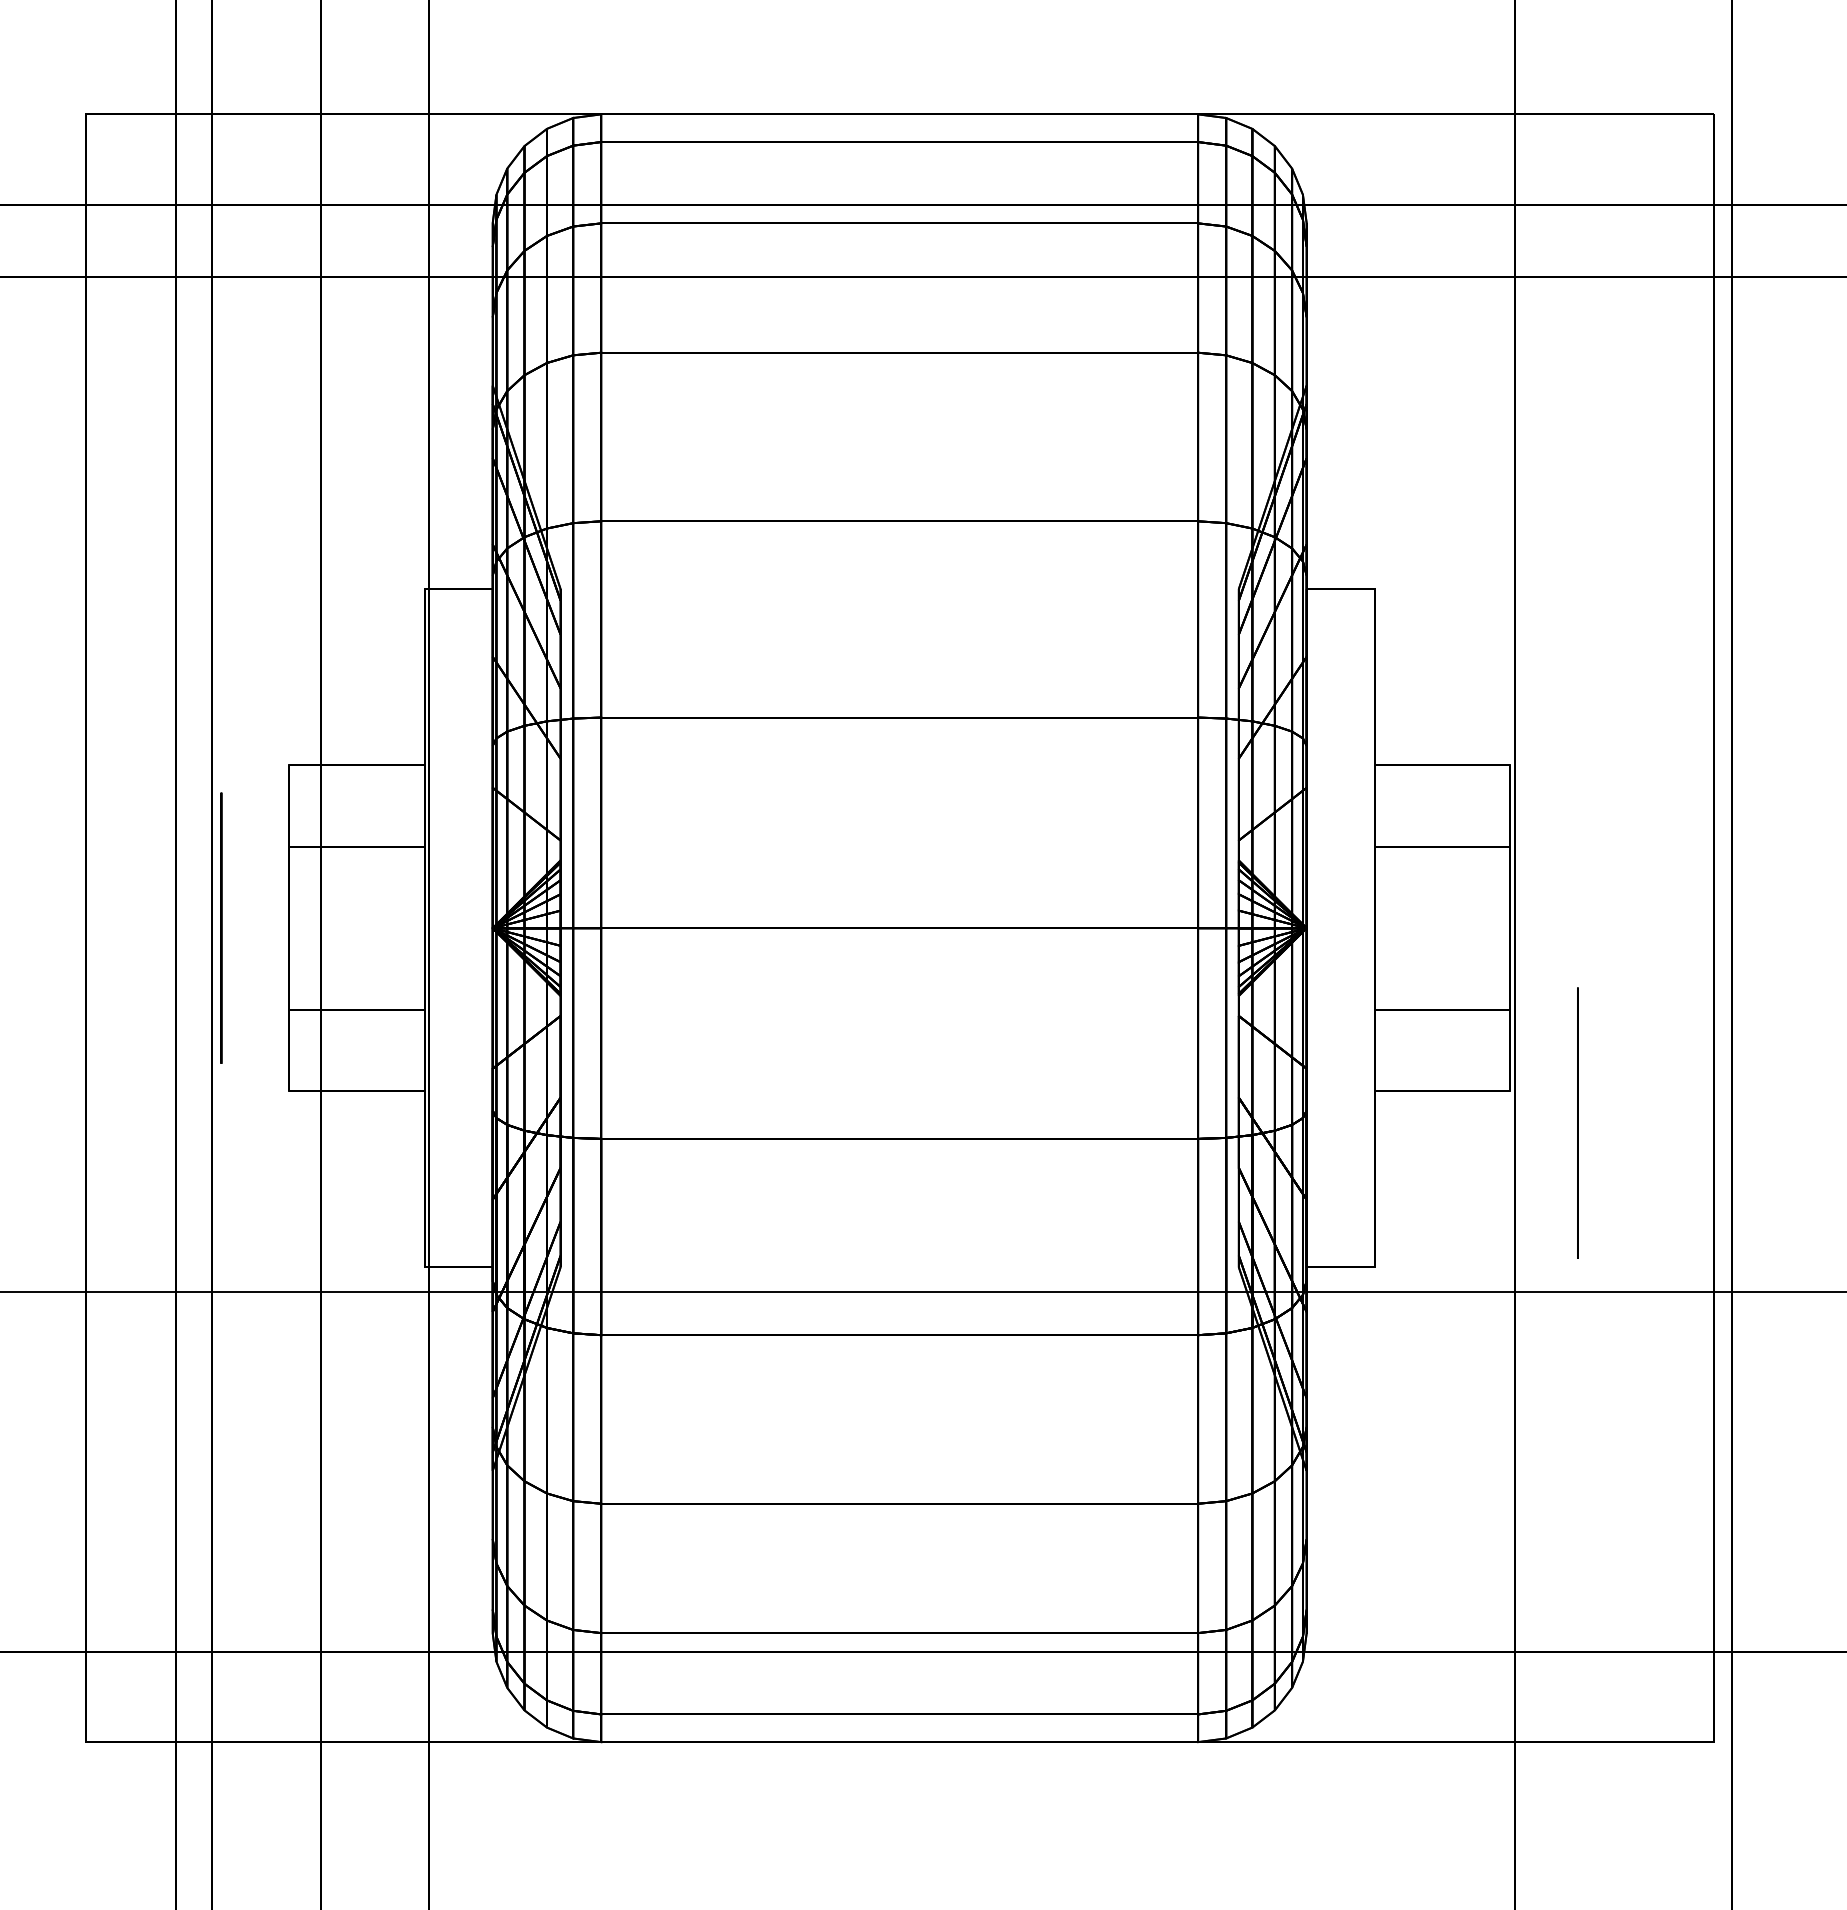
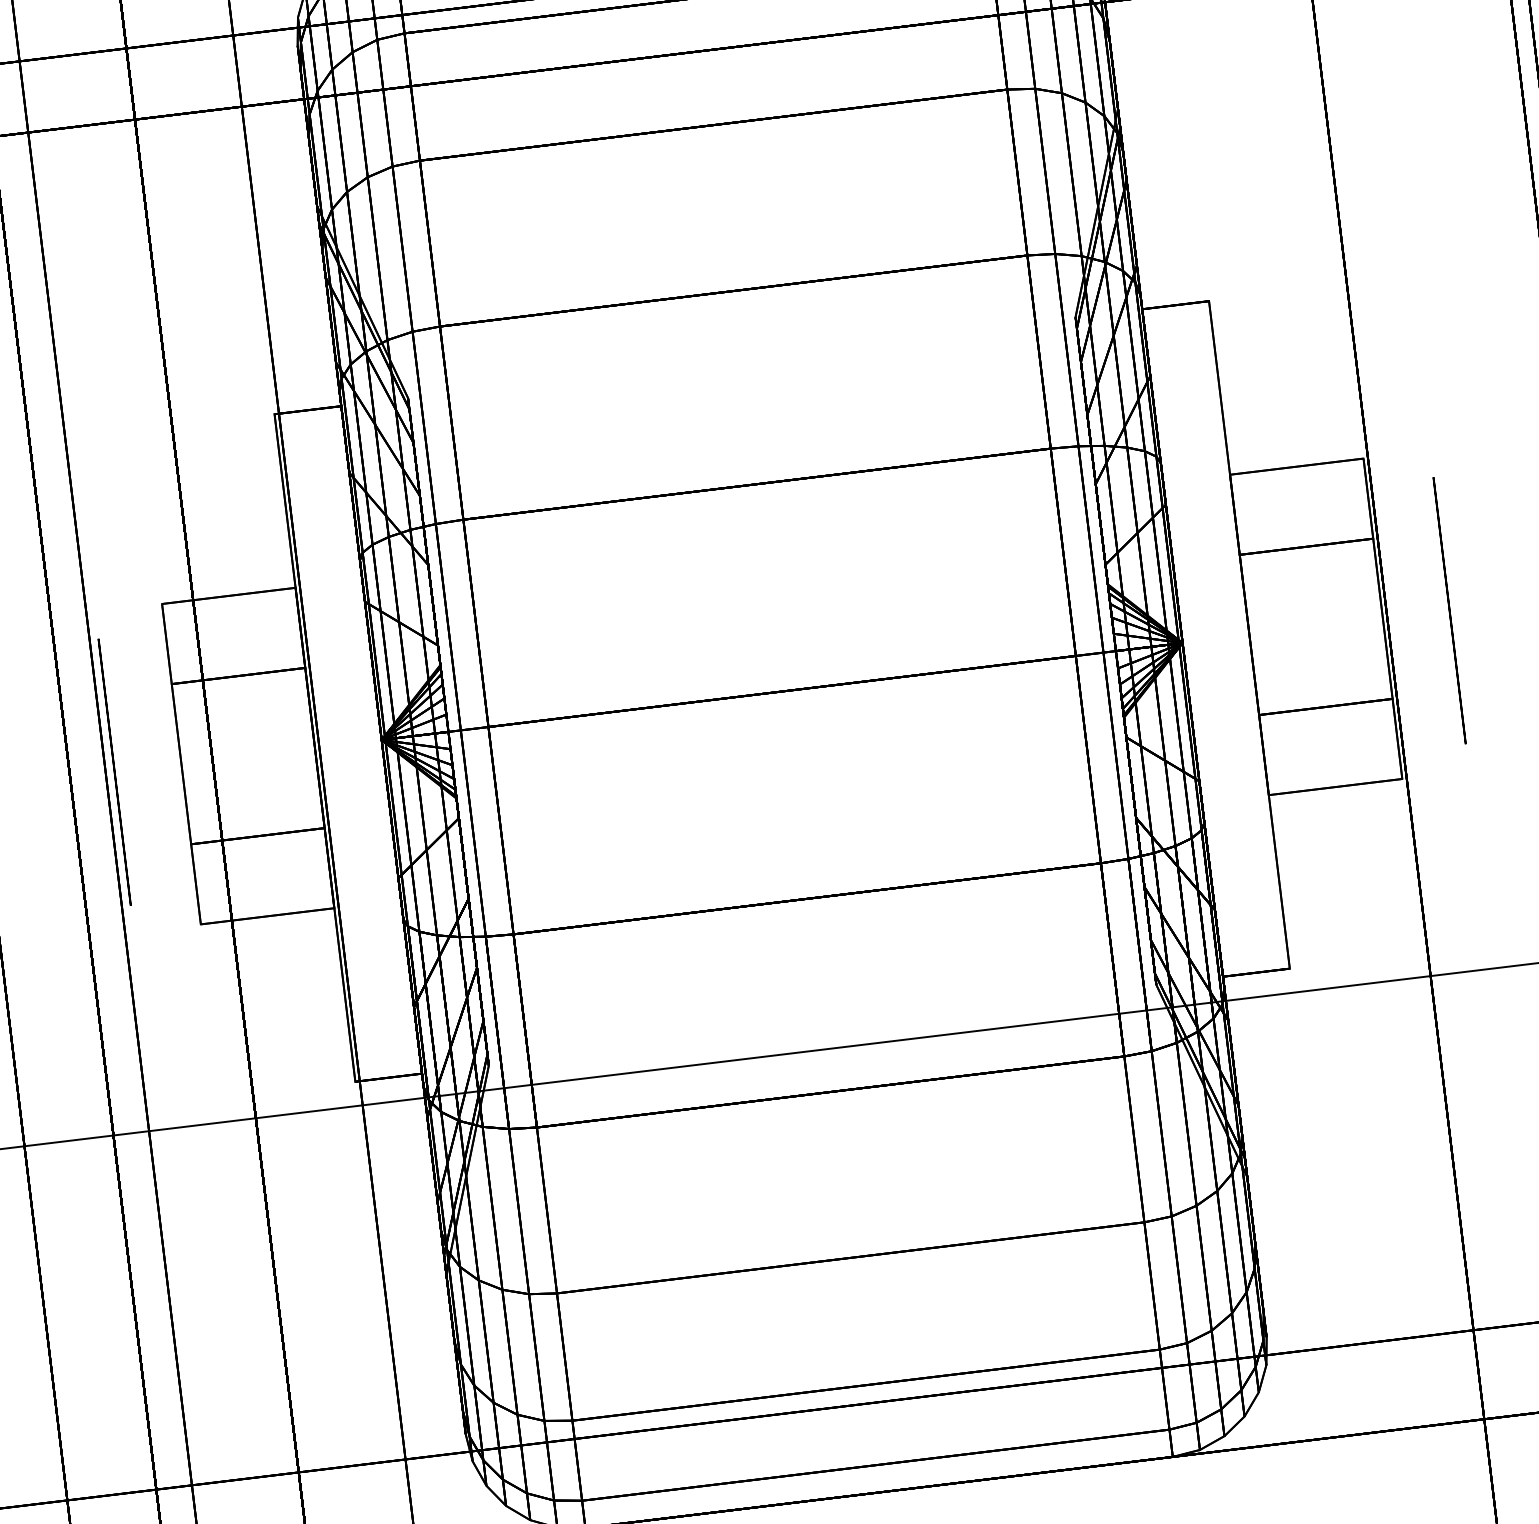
circle: (1577, 1122) -> (1449, 610), moved

